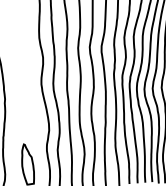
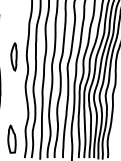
part: (19, 40) -> (13, 56), added

